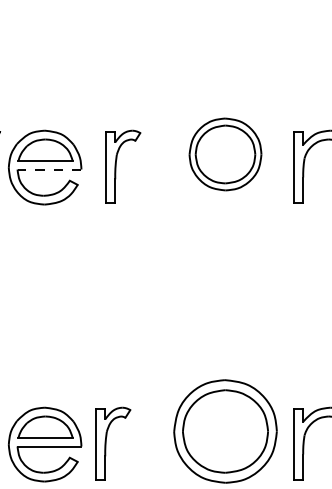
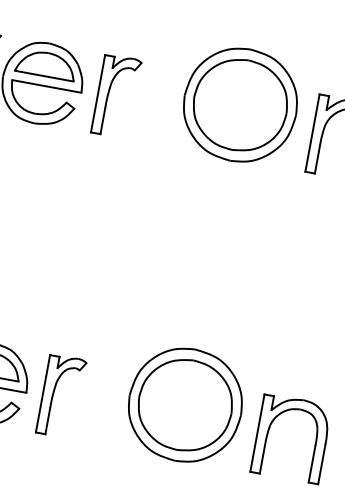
part: (225, 154) -> (240, 105), size x1.43
part: (116, 166) -> (109, 94), moved
line: (49, 169) -> (46, 86), dashed -> solid

